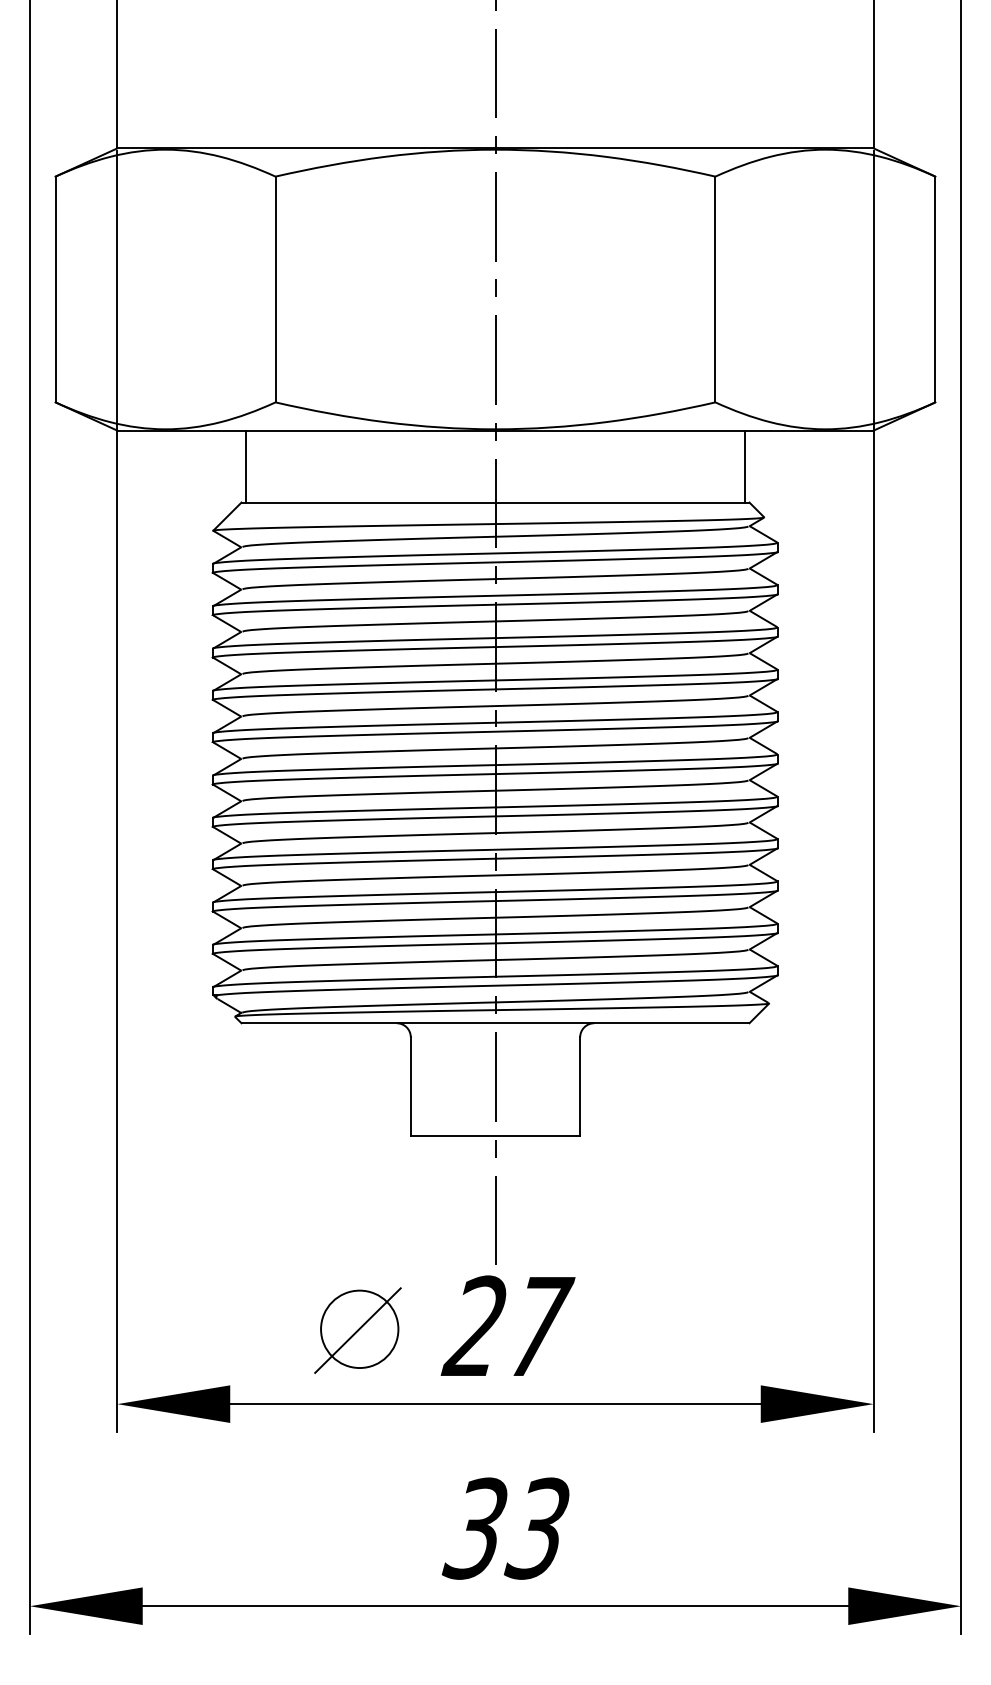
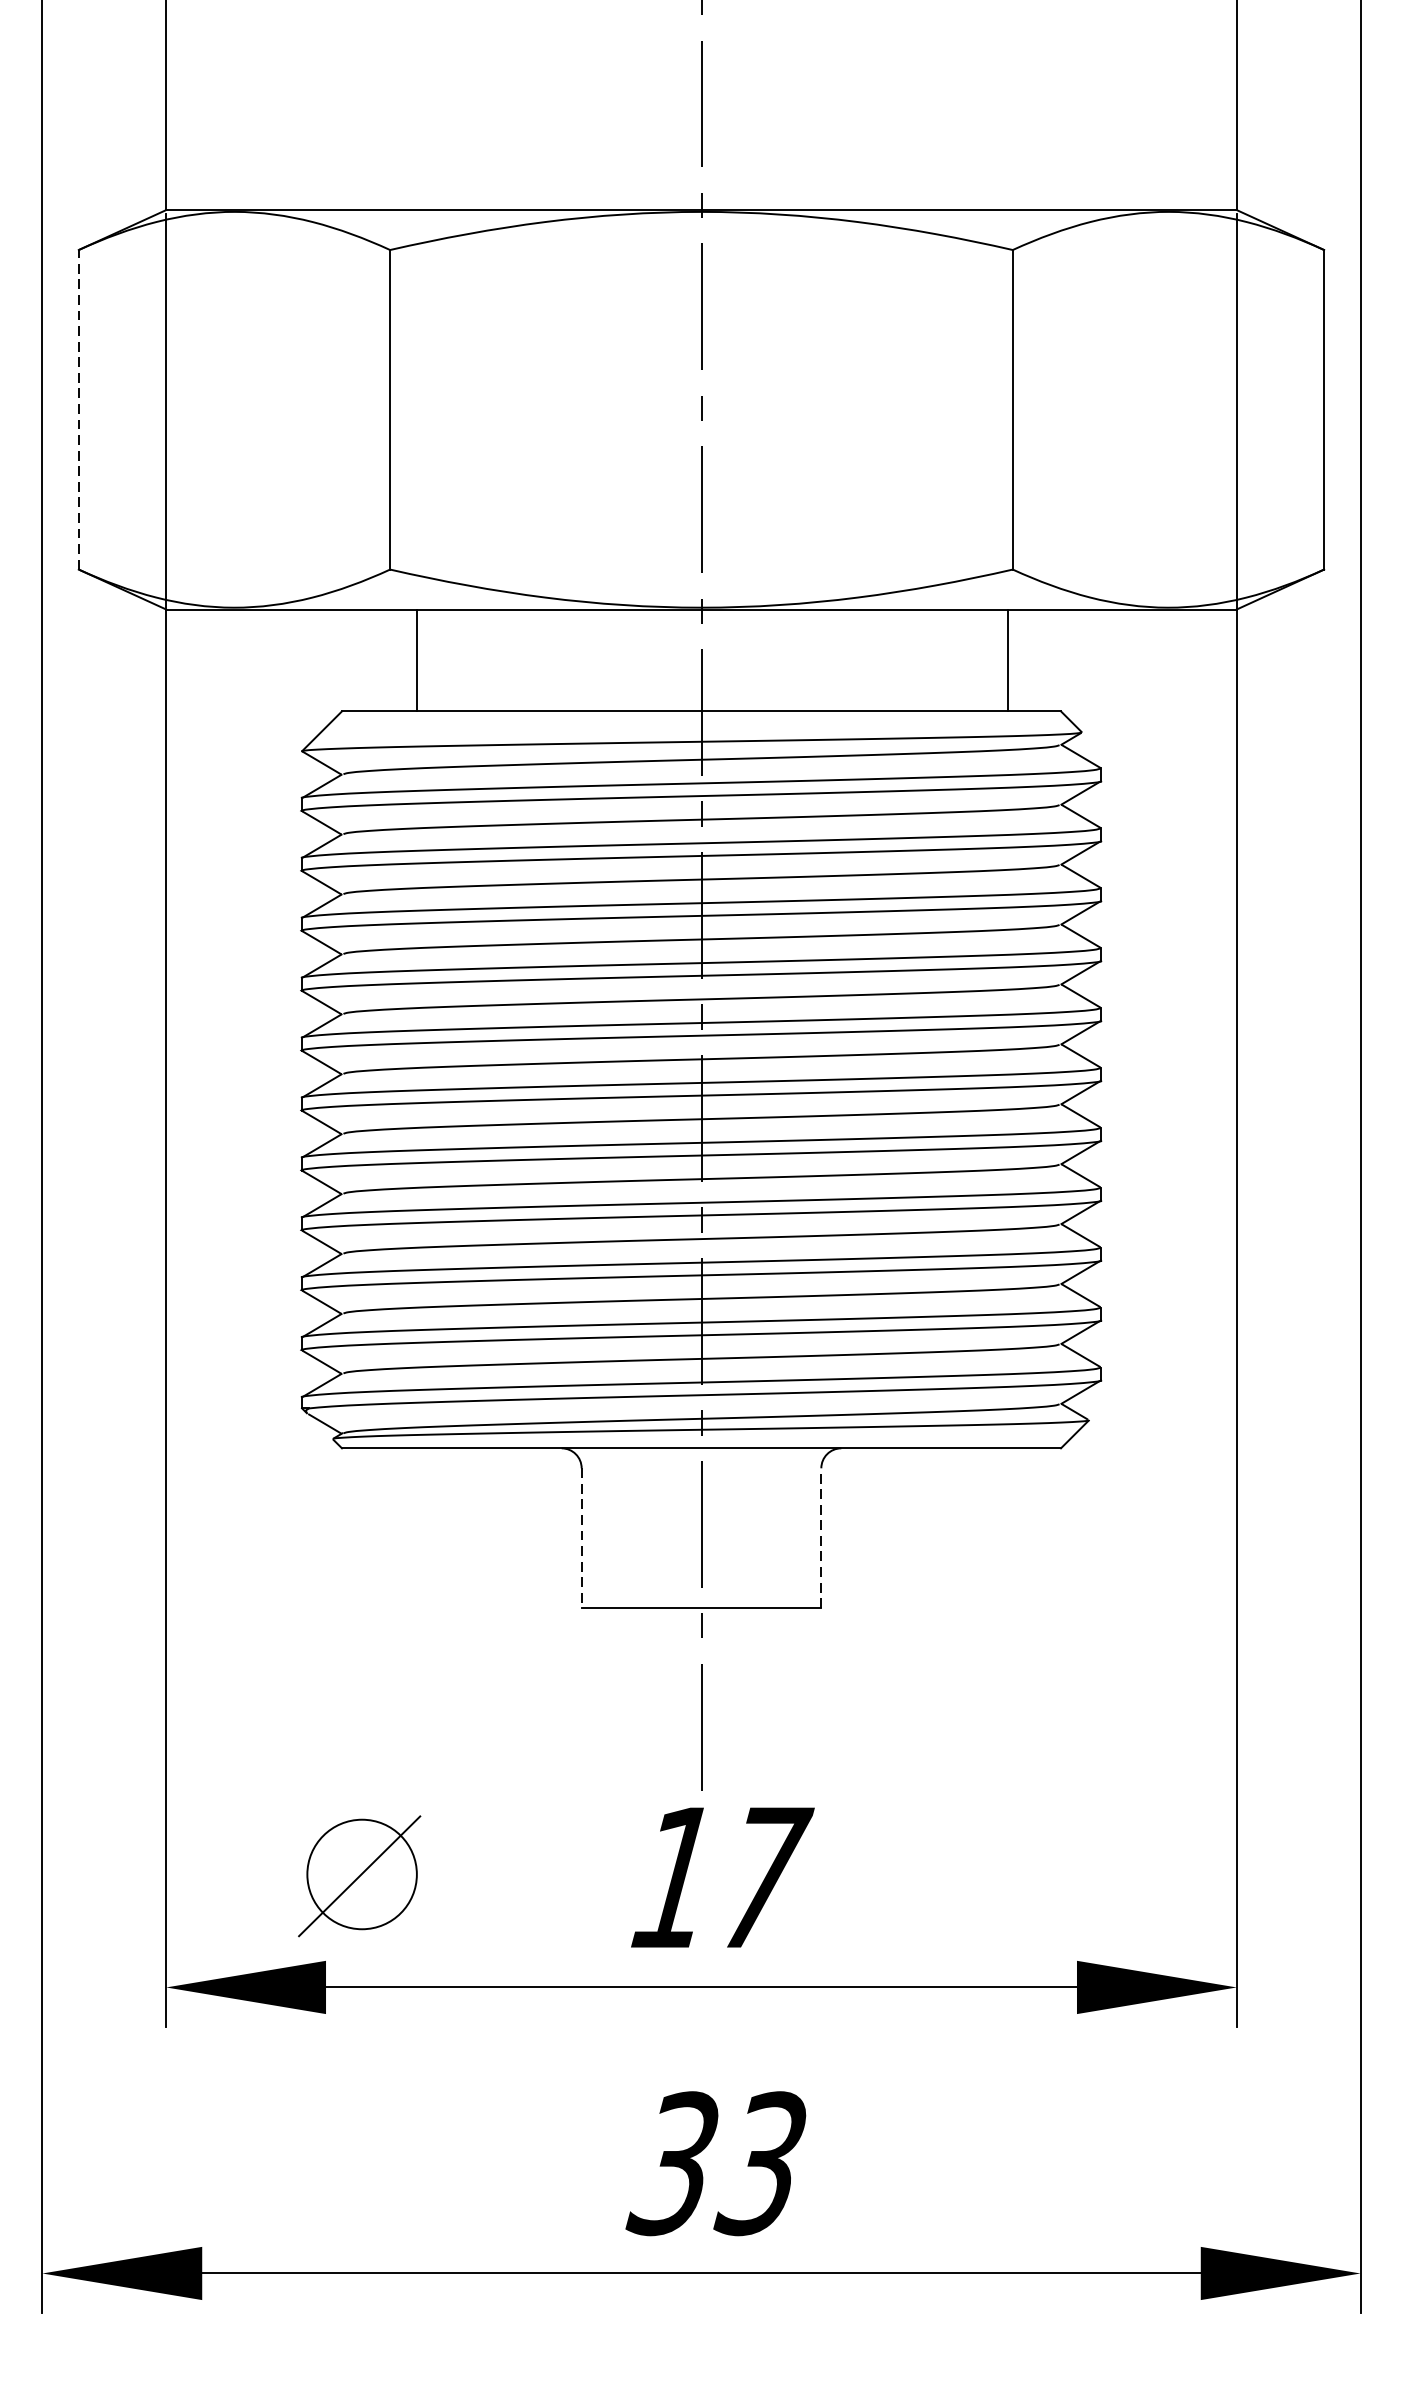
line: (55, 289) -> (78, 409), solid -> dashed
line: (245, 466) -> (417, 660), moved
line: (745, 466) -> (1008, 660), moved
line: (580, 1086) -> (821, 1537), solid -> dashed
line: (410, 1087) -> (581, 1539), solid -> dashed
text: (473, 1325) -> (670, 1876), 27 -> 17
part: (357, 1330) -> (358, 1876), moved

